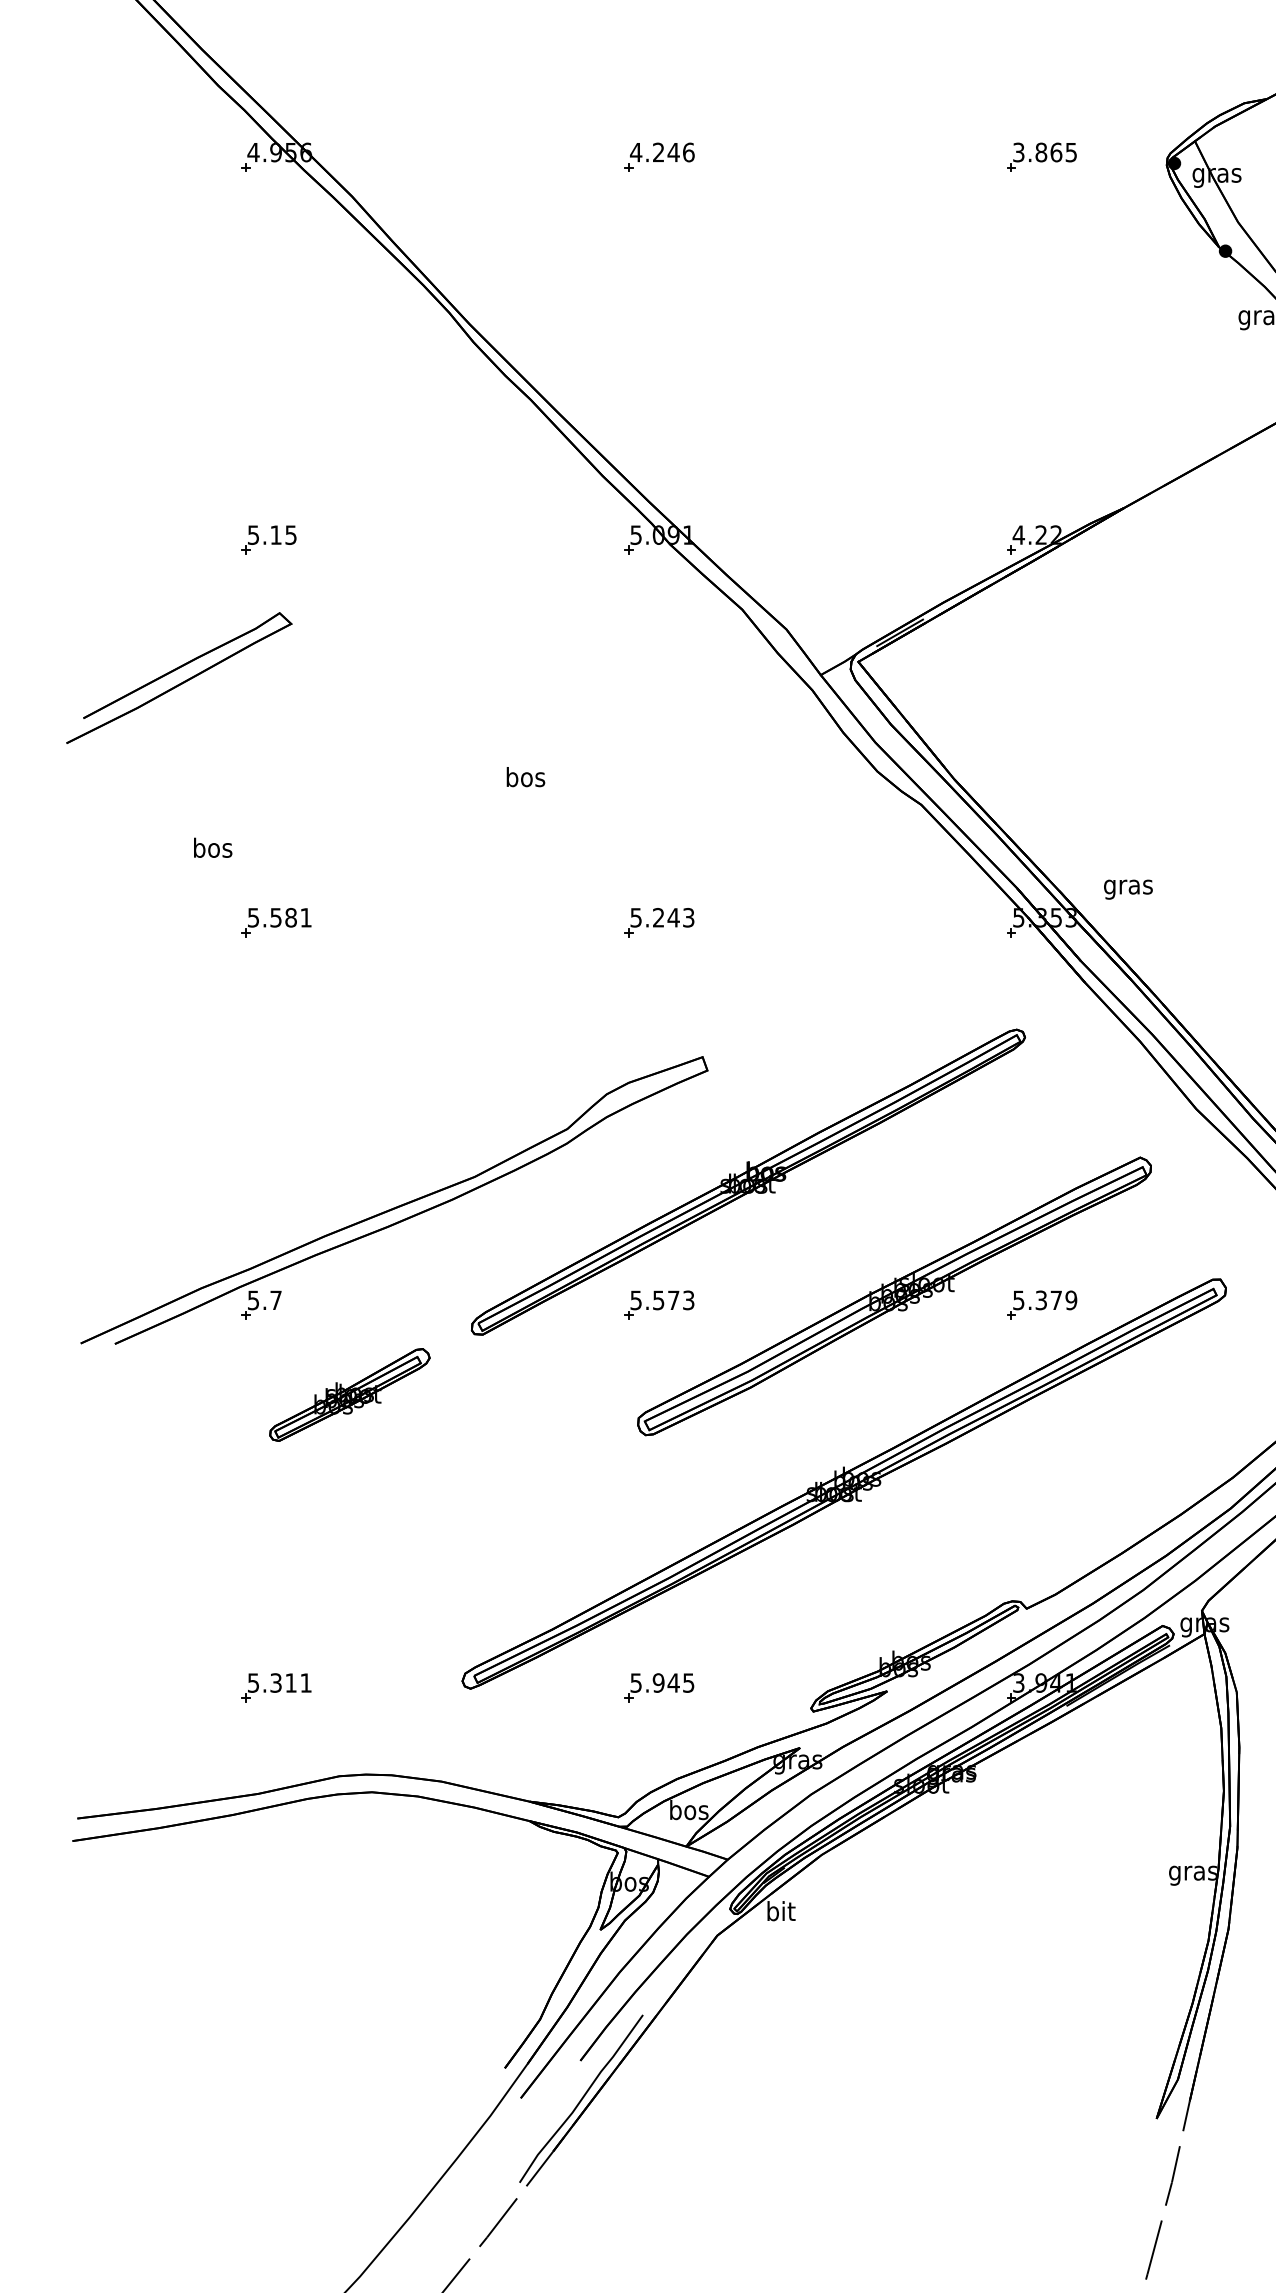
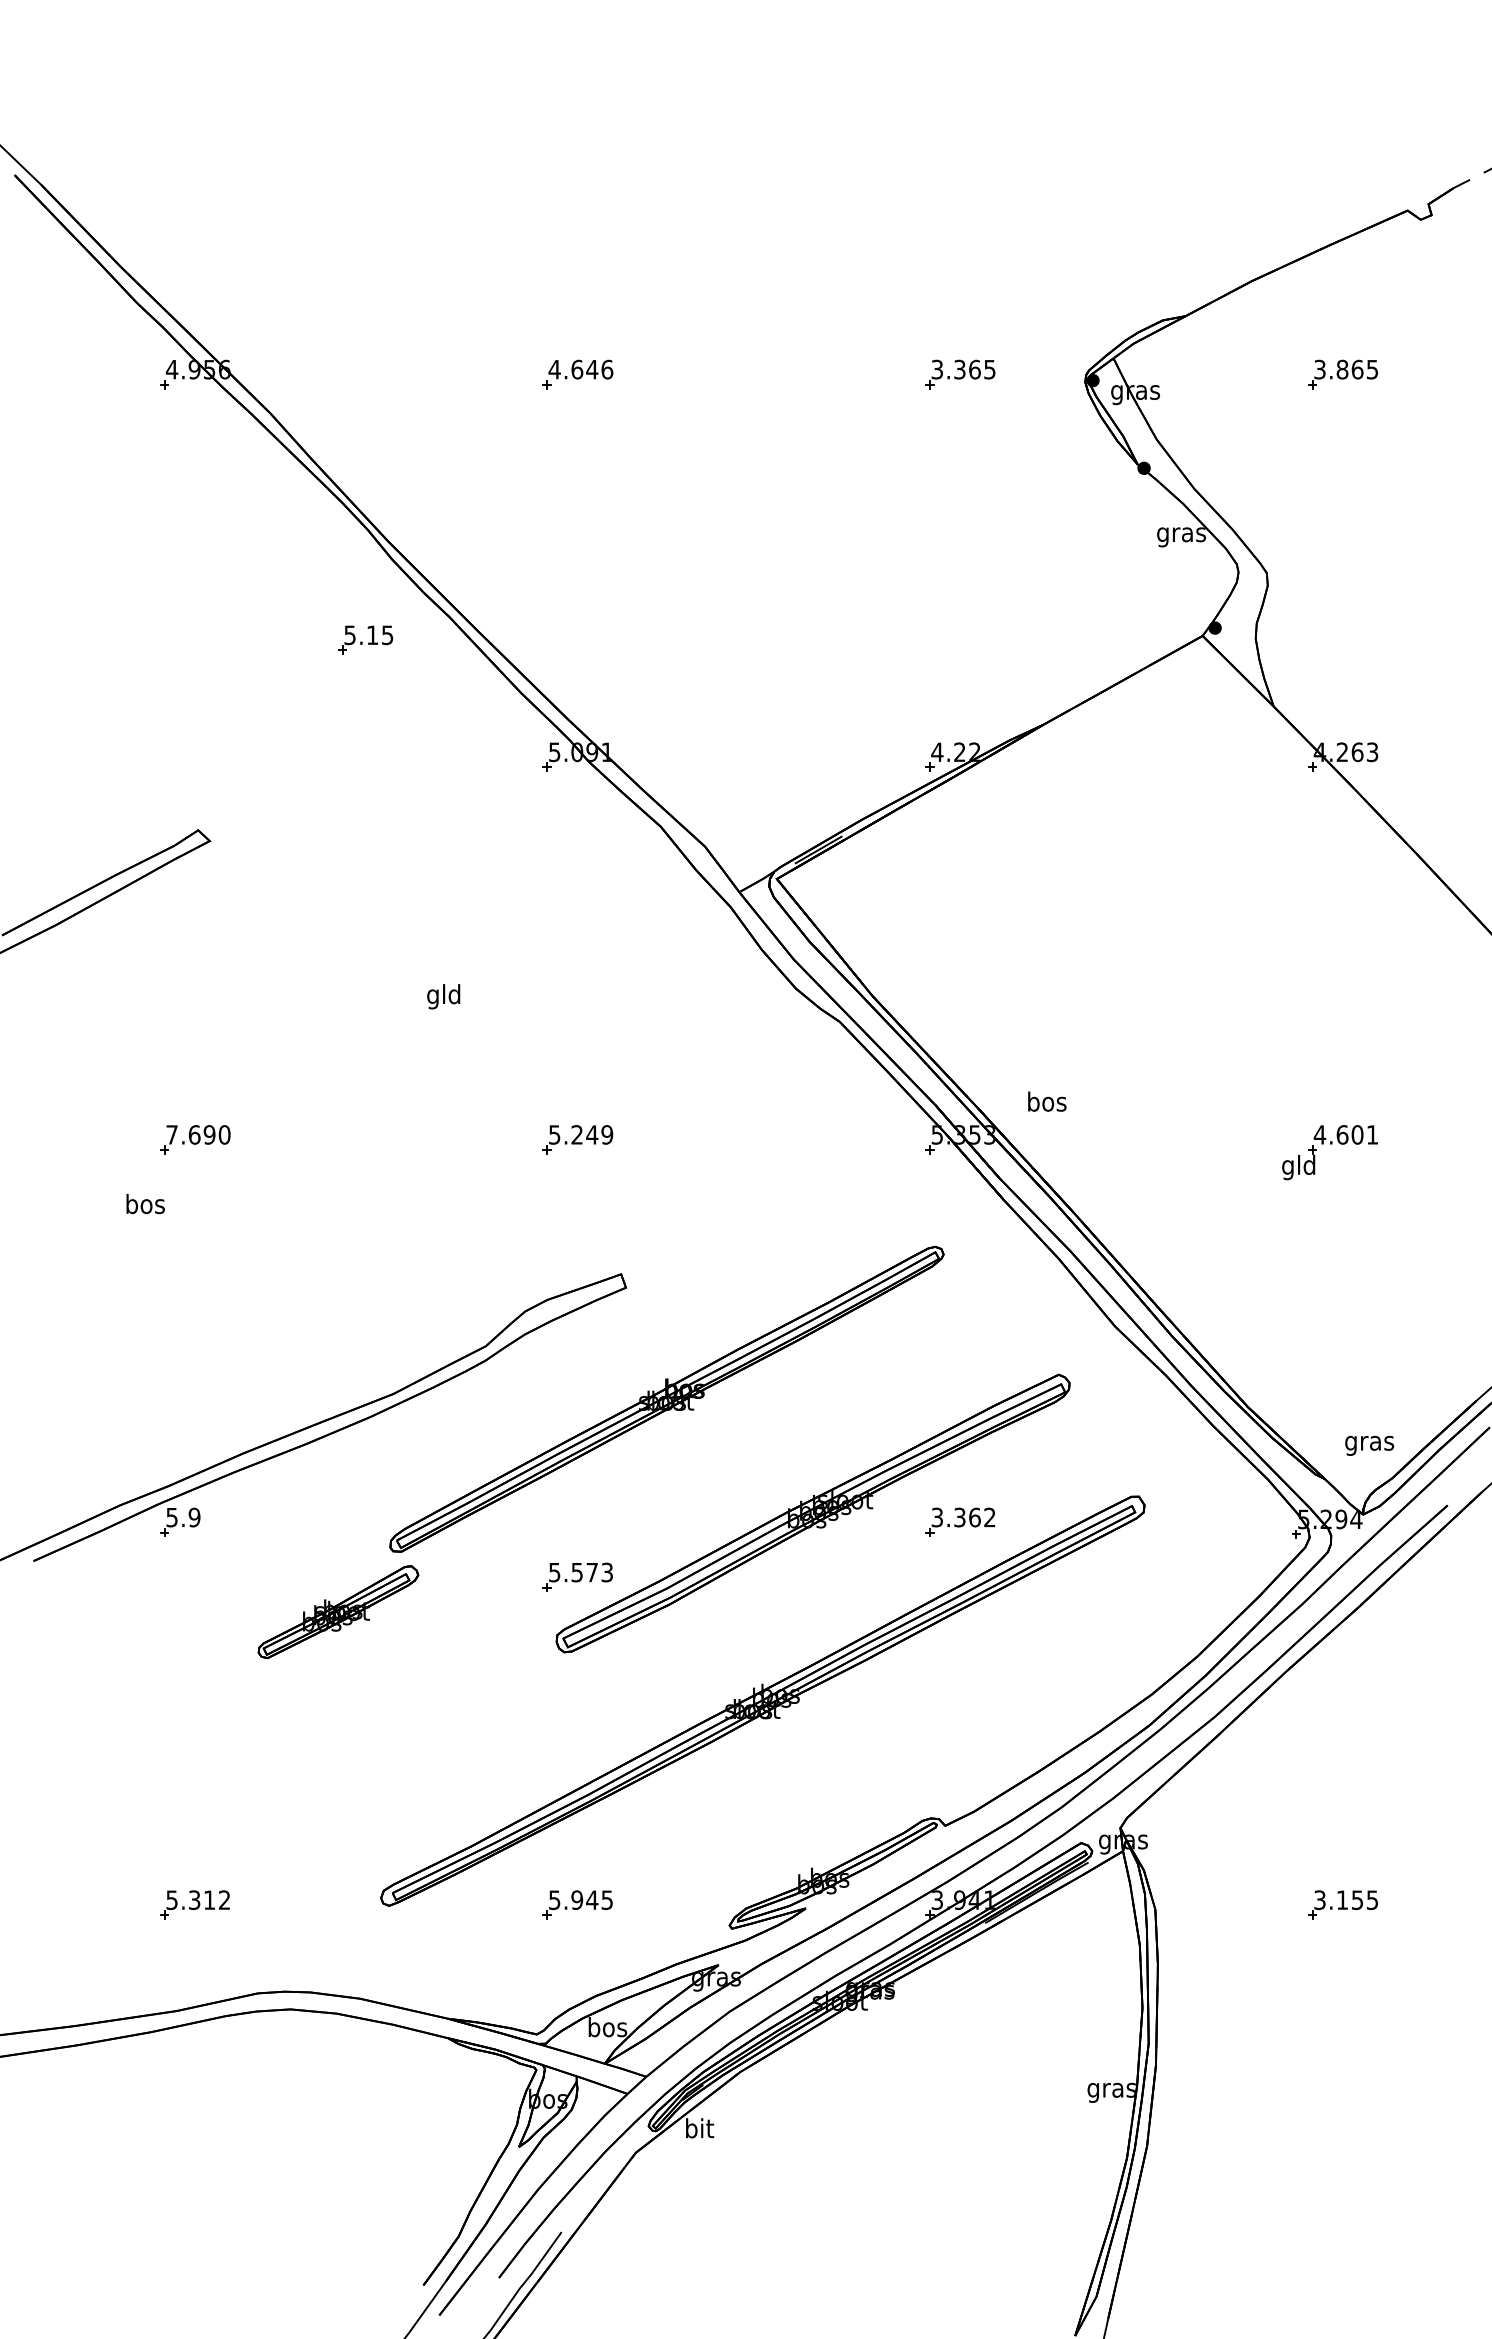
text: (658, 152) -> (577, 369), 4.246 -> 4.646
text: (1040, 152) -> (959, 369), 3.865 -> 3.365
part: (268, 539) -> (365, 639), moved
text: (525, 779) -> (444, 996), bos -> gld
text: (212, 847) -> (145, 1203), moved
text: (1127, 886) -> (1046, 1103), gras -> bos
text: (279, 917) -> (198, 1134), 5.581 -> 7.690
text: (688, 917) -> (607, 1134), 5.243 -> 5.249
text: (275, 1300) -> (194, 1517), 5.7 -> 5.9
text: (1044, 1300) -> (963, 1517), 5.379 -> 3.362
part: (658, 1304) -> (577, 1576), moved
part: (349, 1395) -> (338, 1612), moved
text: (305, 1682) -> (224, 1899), 5.311 -> 5.312

